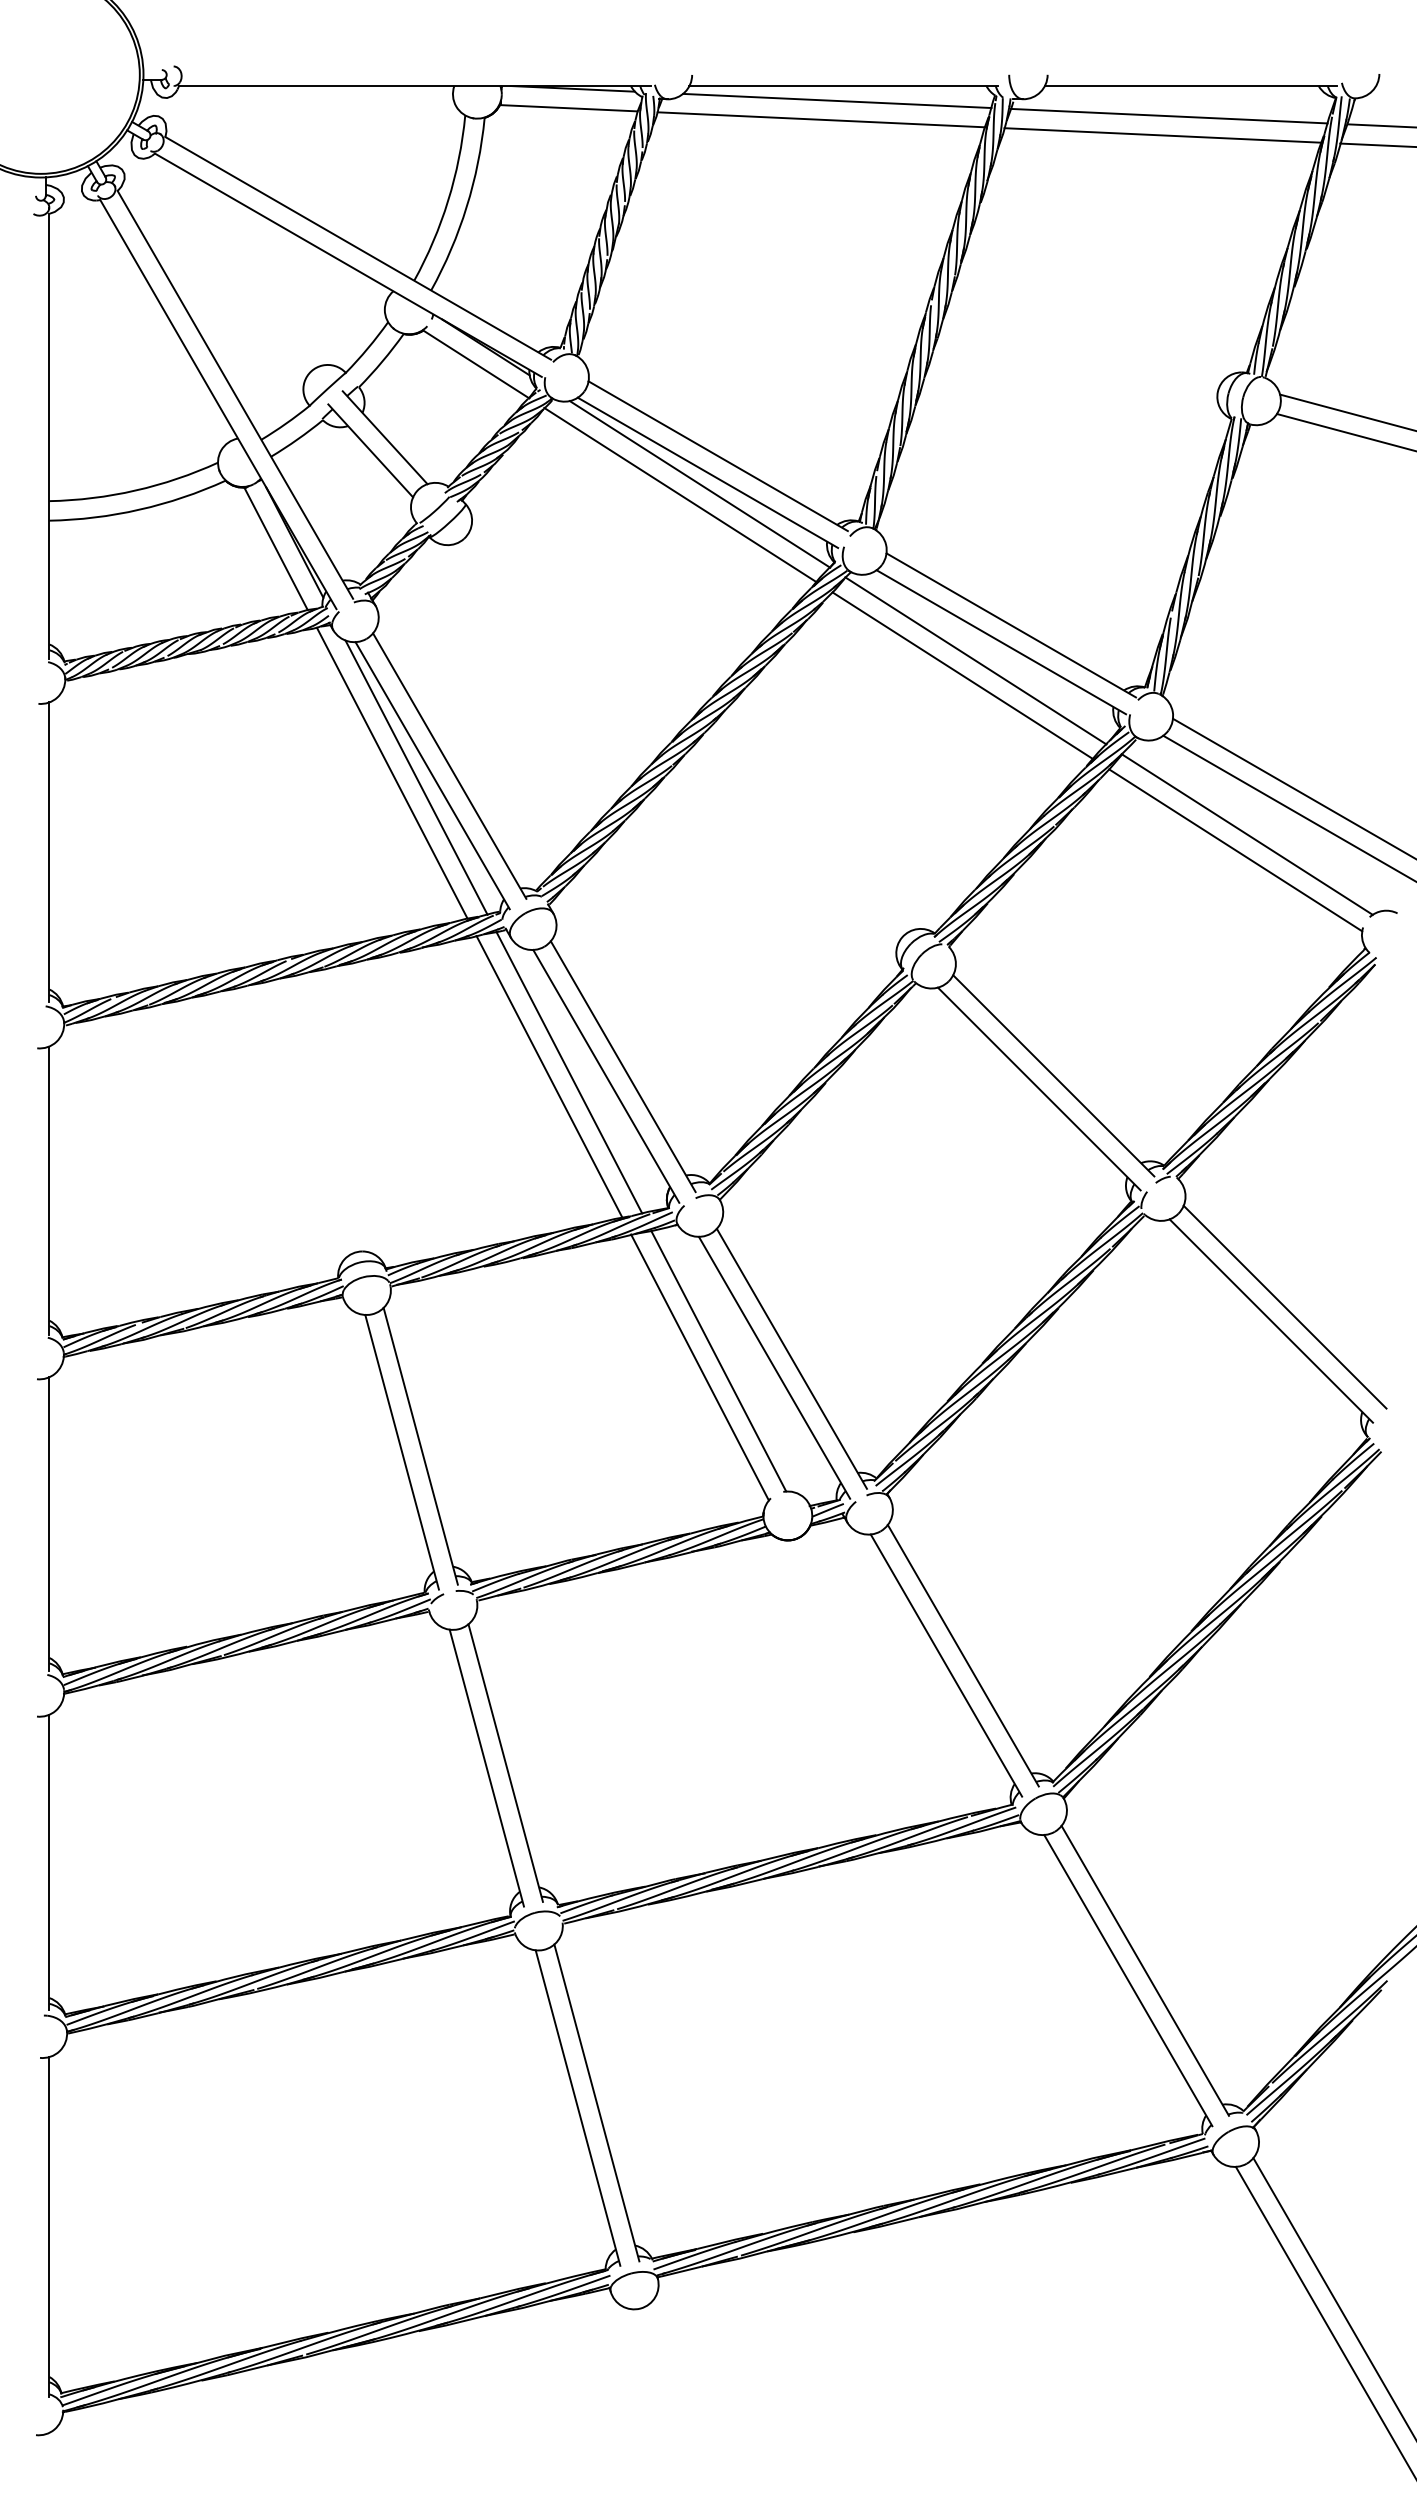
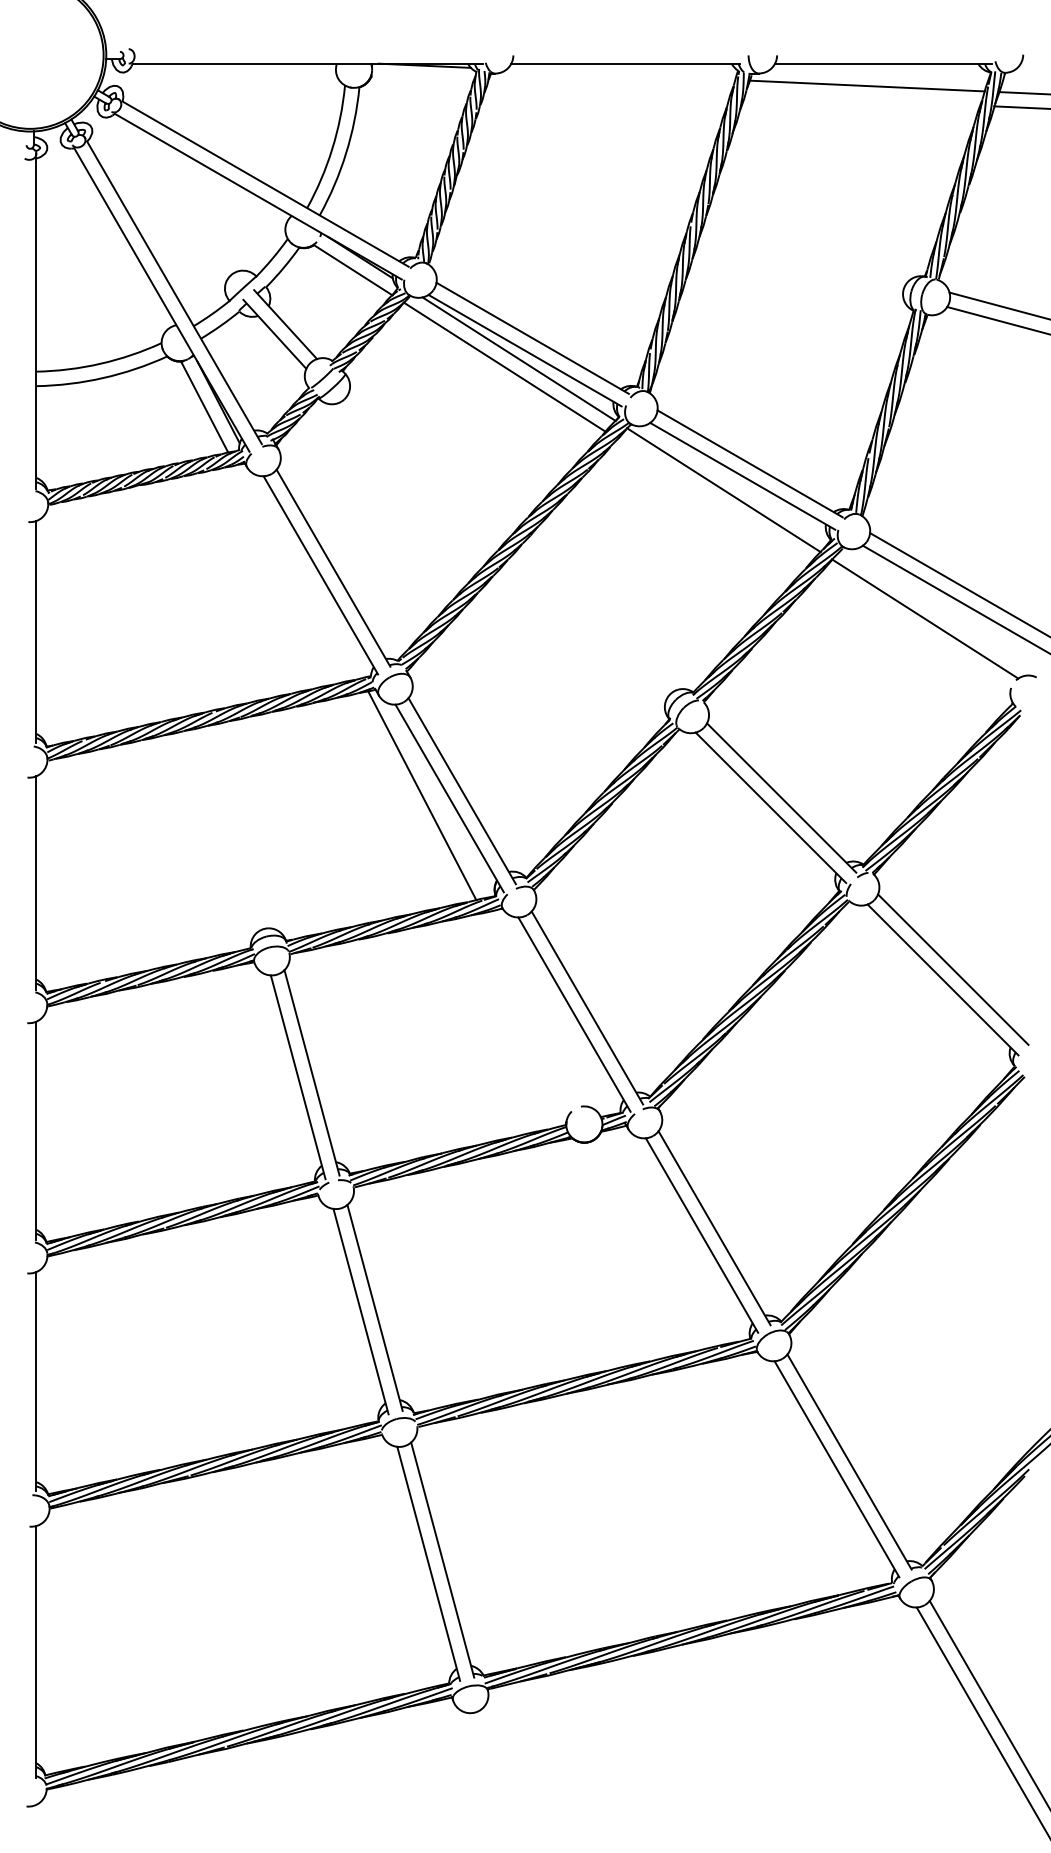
line: (837, 100) -> (621, 74), removed
line: (568, 108) -> (421, 80), removed
line: (820, 119) -> (608, 88), removed
line: (1162, 135) -> (862, 100), removed
line: (962, 675) -> (713, 501), removed
line: (391, 772) -> (290, 572), removed
line: (416, 777) -> (308, 576), removed
line: (1235, 850) -> (916, 630), removed
line: (549, 1076) -> (407, 798), removed
line: (718, 1361) -> (532, 1009), removed
line: (699, 1367) -> (518, 1014), removed

